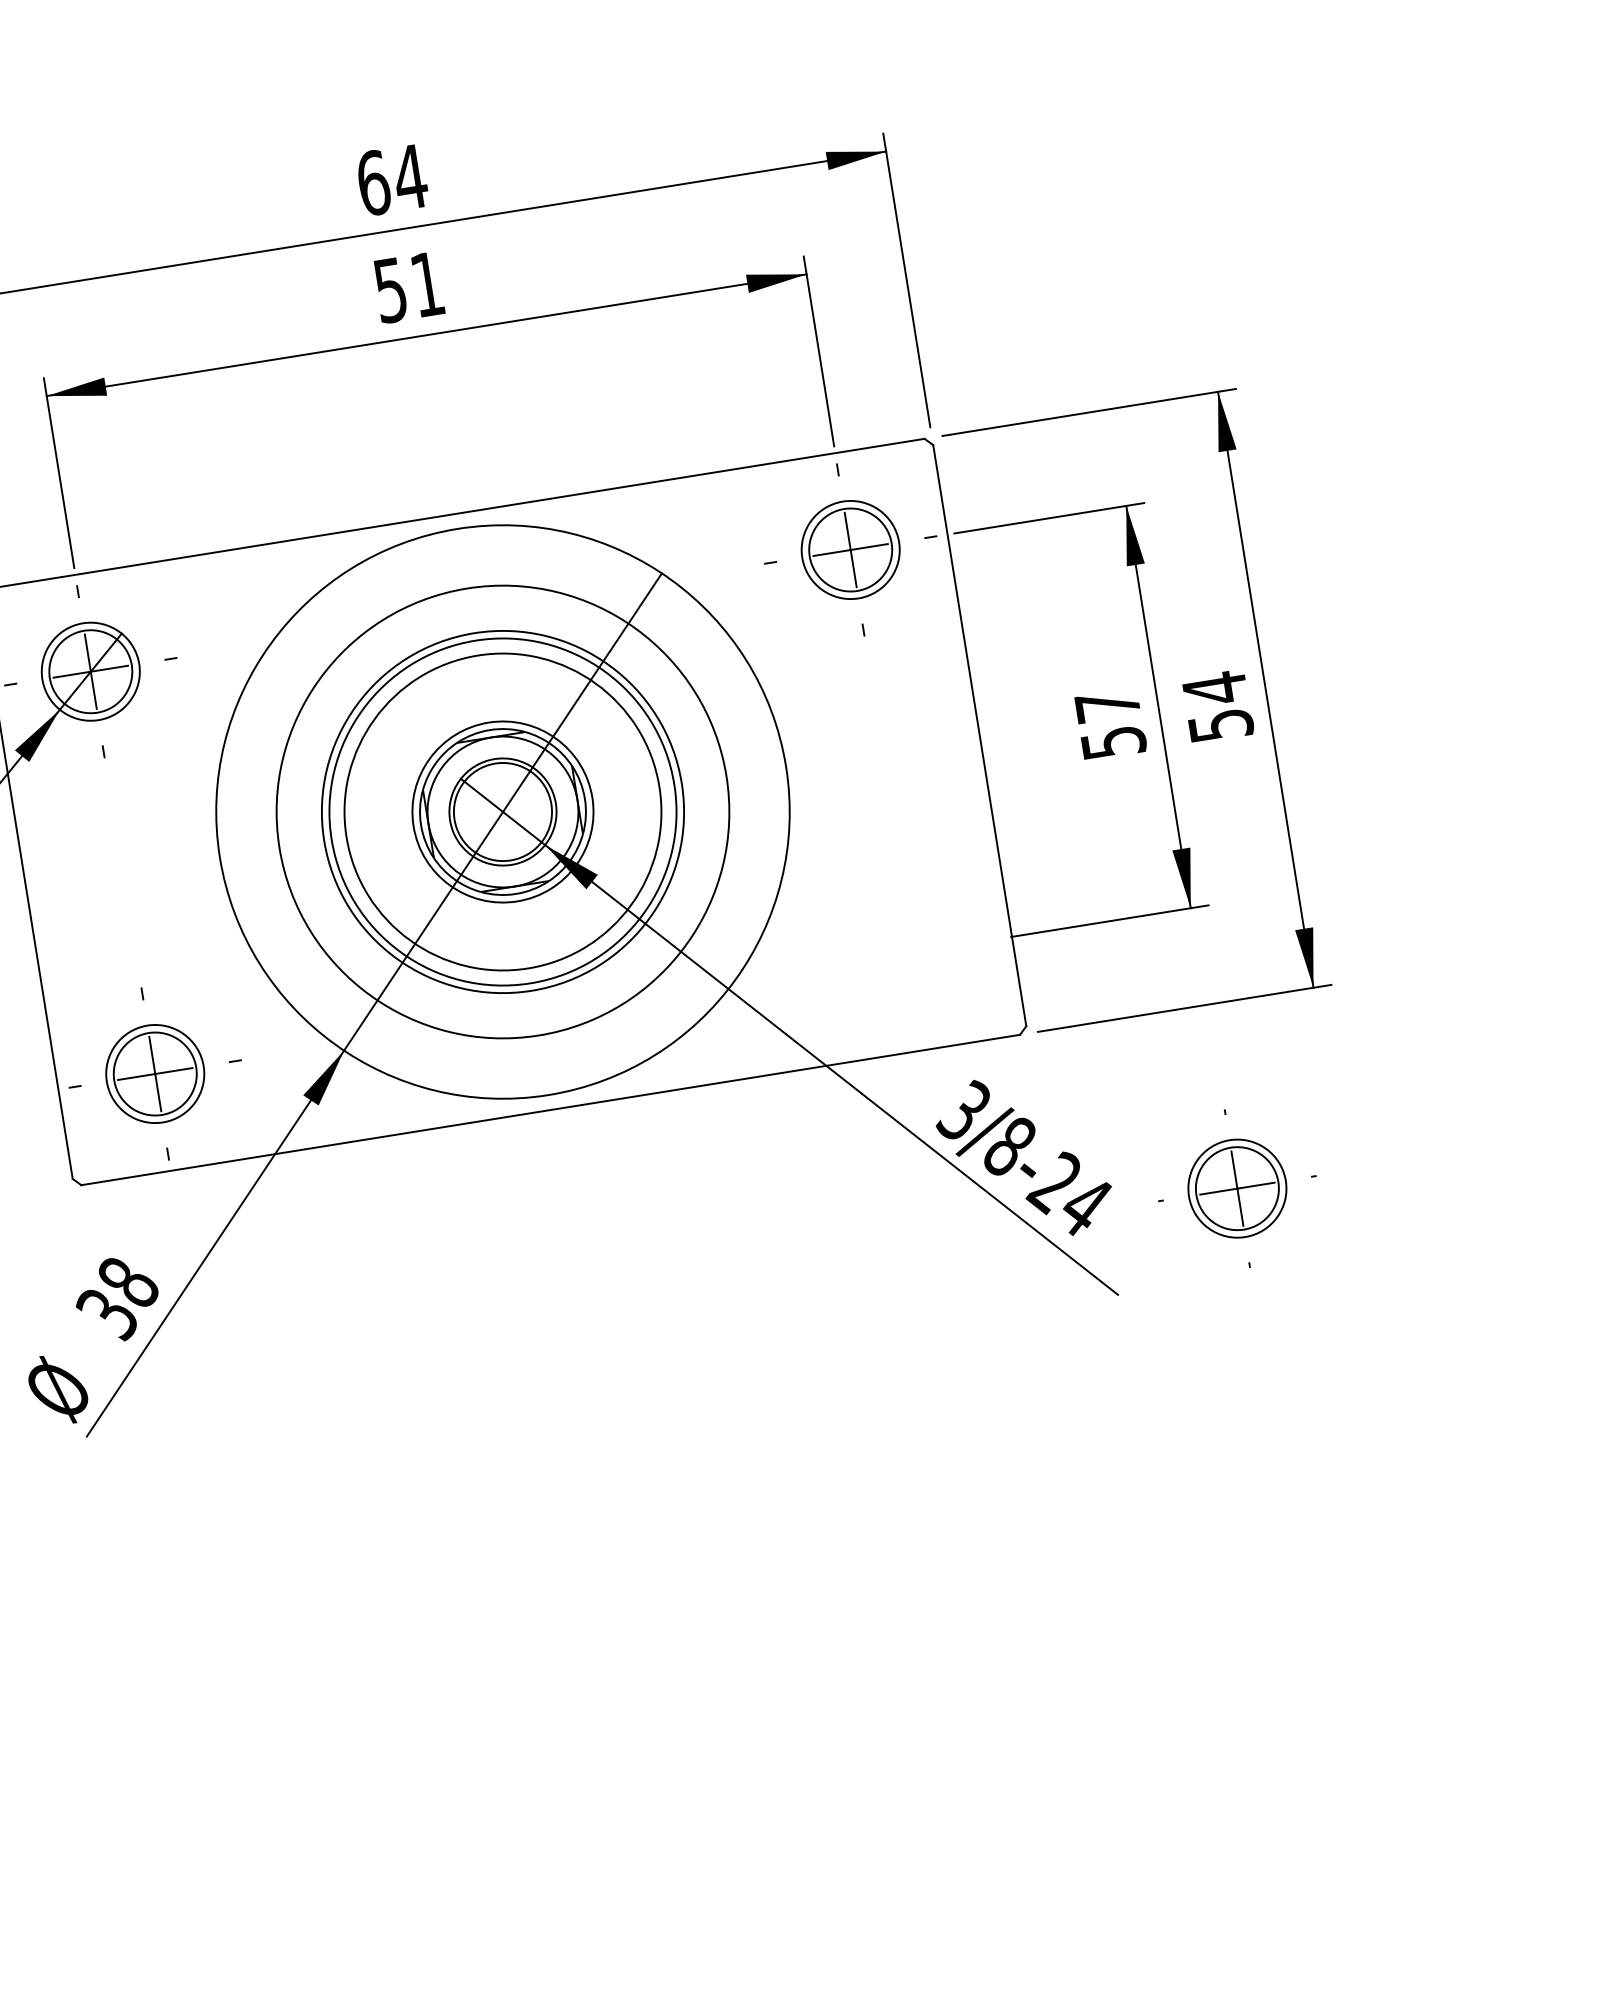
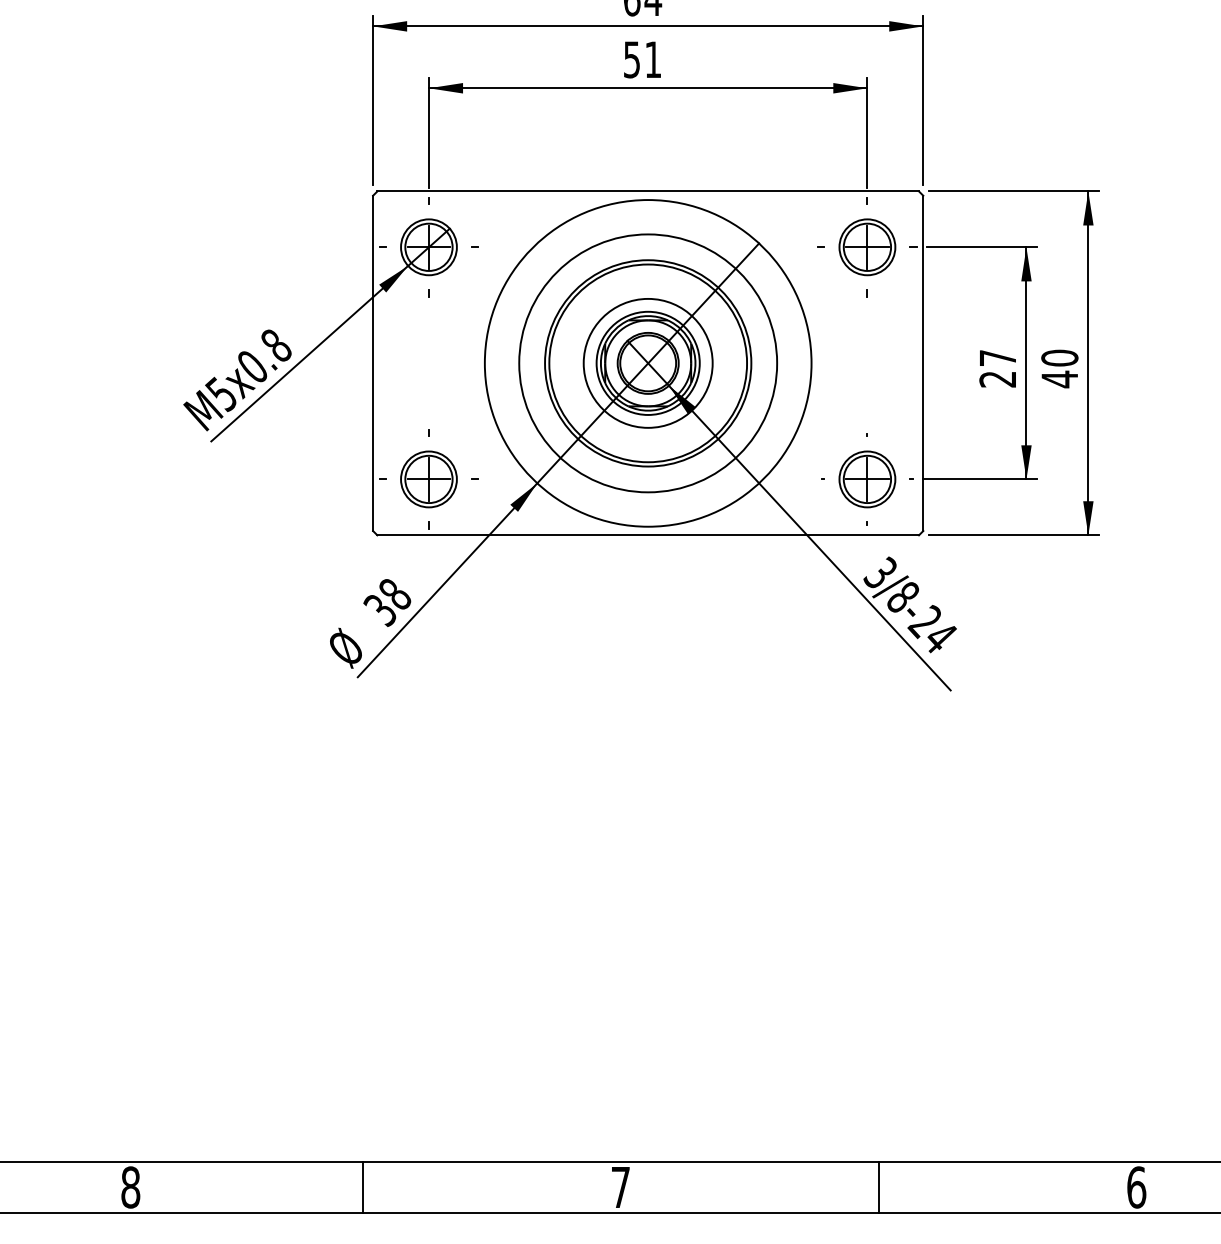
text: (1217, 706) -> (1059, 368), 54 -> 40
text: (1112, 742) -> (997, 379), 57 -> 27
circle: (501, 810) -> (647, 362), size x0.71
part: (1237, 1188) -> (867, 479), moved

